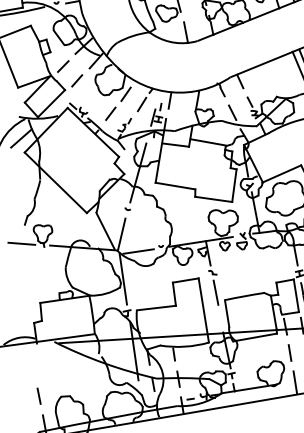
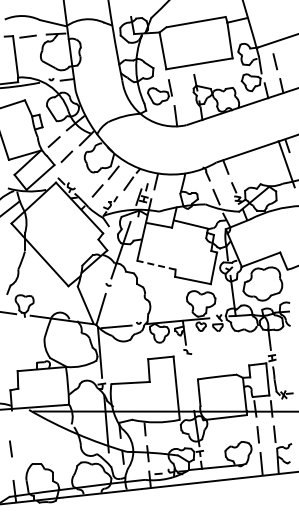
line: (175, 186) -> (156, 265), solid -> dashed
line: (215, 292) -> (189, 371), removed
line: (38, 395) -> (10, 448), moved

